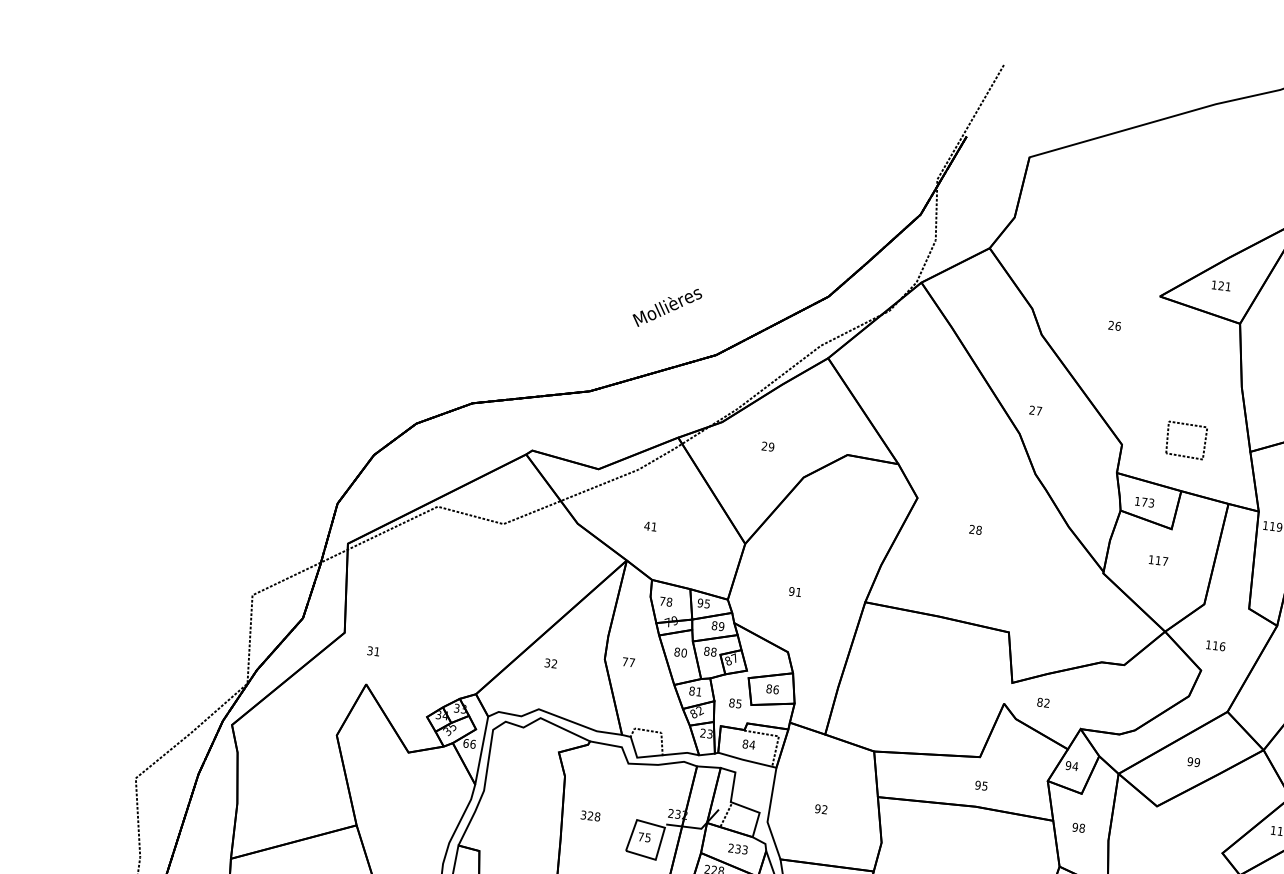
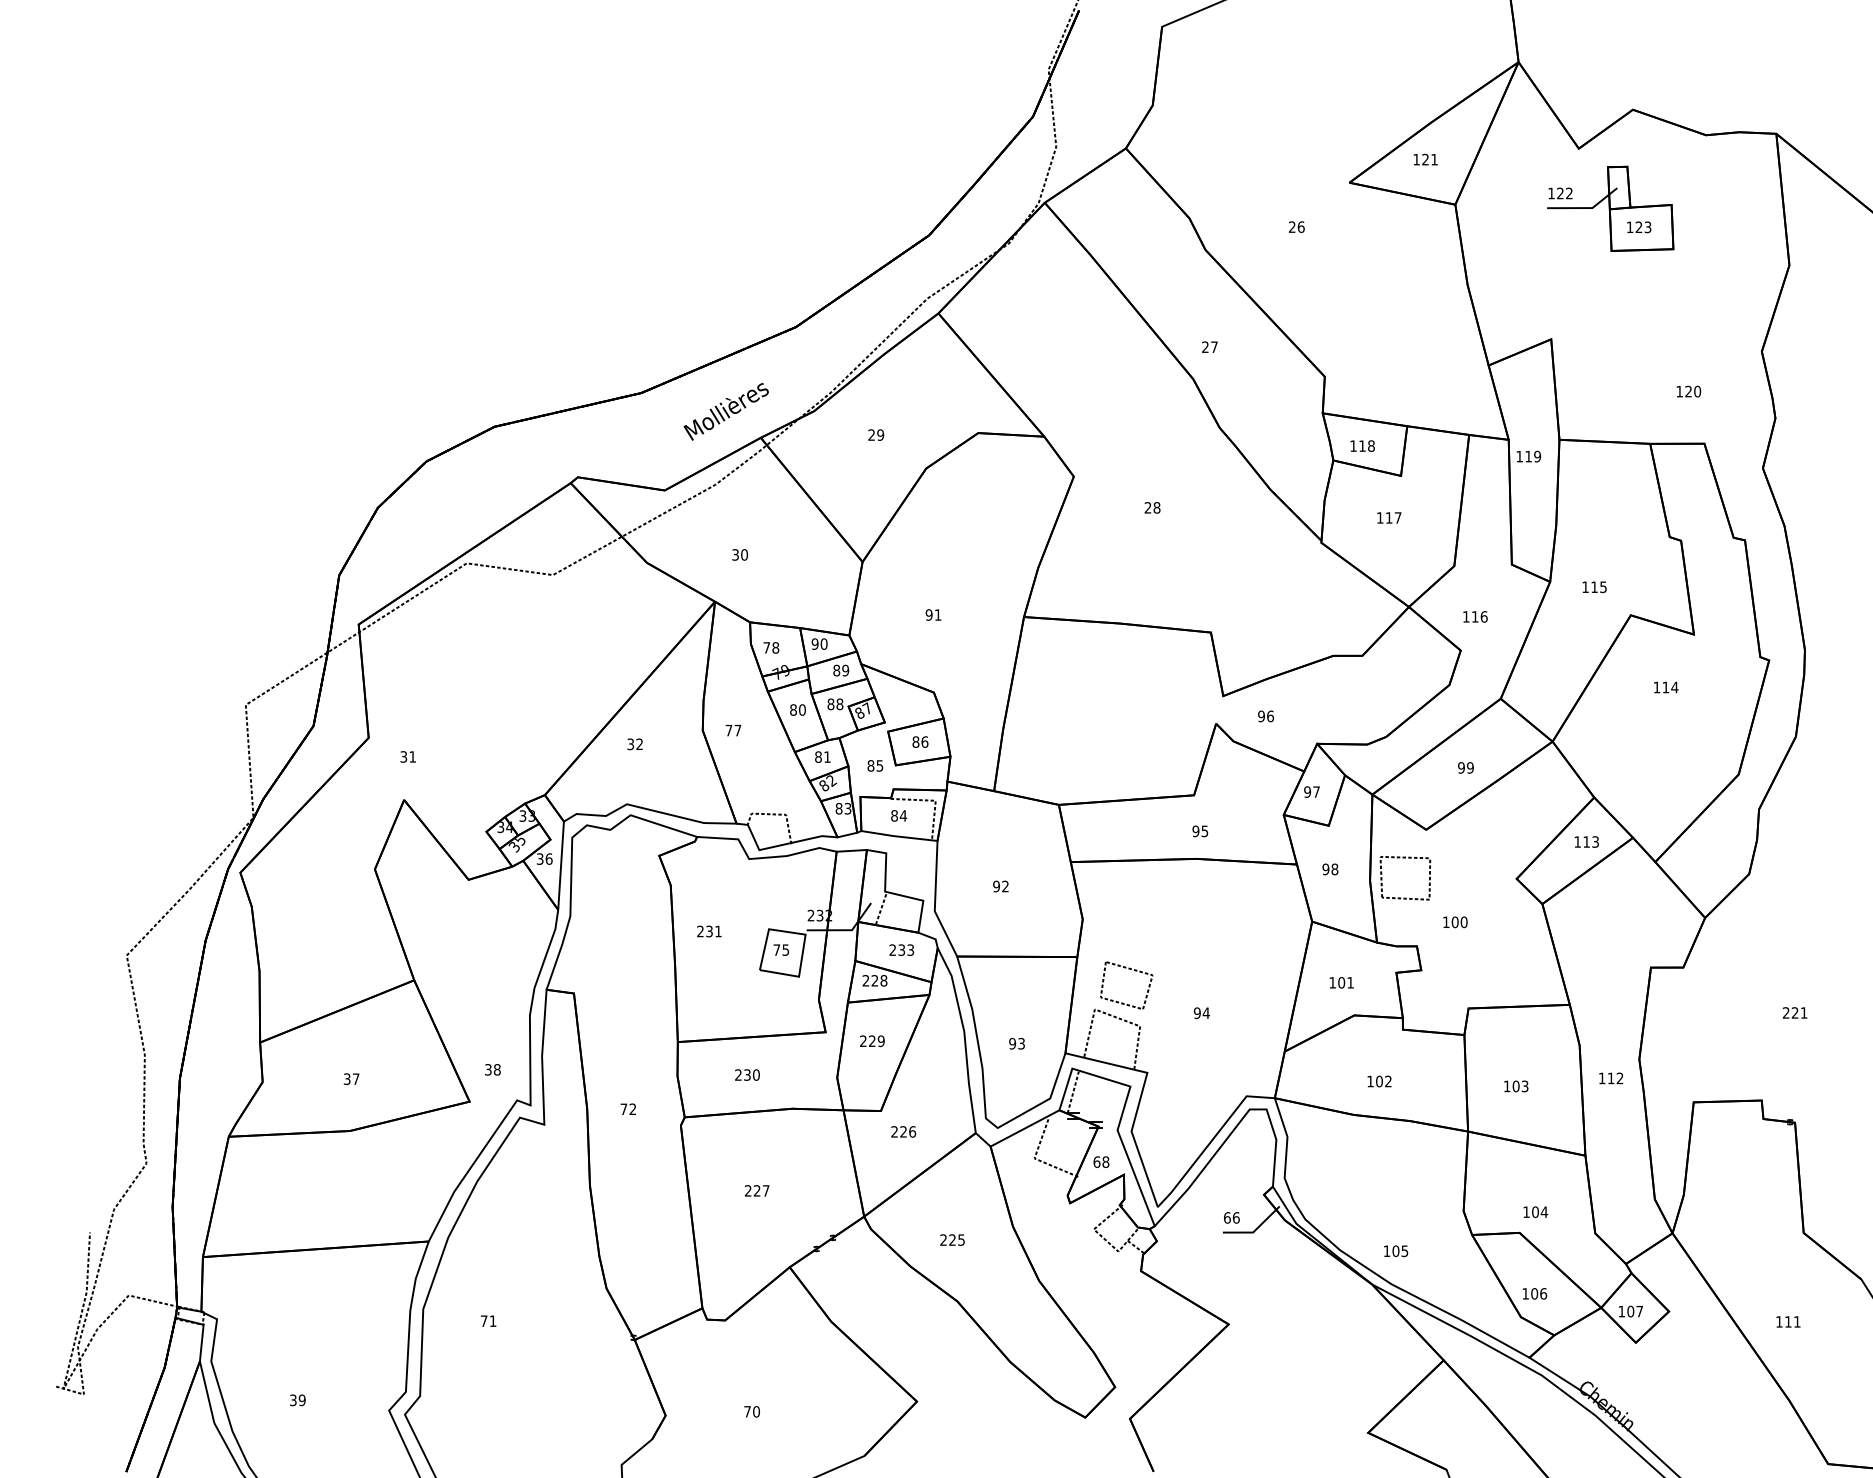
text: (666, 307) -> (725, 411), moved
part: (1184, 455) -> (1405, 897), moved
text: (1147, 502) -> (1366, 445), 173 -> 118
text: (650, 526) -> (739, 554), 41 -> 30
text: (706, 603) -> (823, 643), 95 -> 90
text: (1043, 702) -> (1266, 716), 82 -> 96
text: (702, 732) -> (838, 808), 23 -> 83
text: (465, 742) -> (539, 858), 66 -> 36
text: (1075, 766) -> (1316, 791), 94 -> 97
text: (590, 816) -> (709, 931), 328 -> 231

